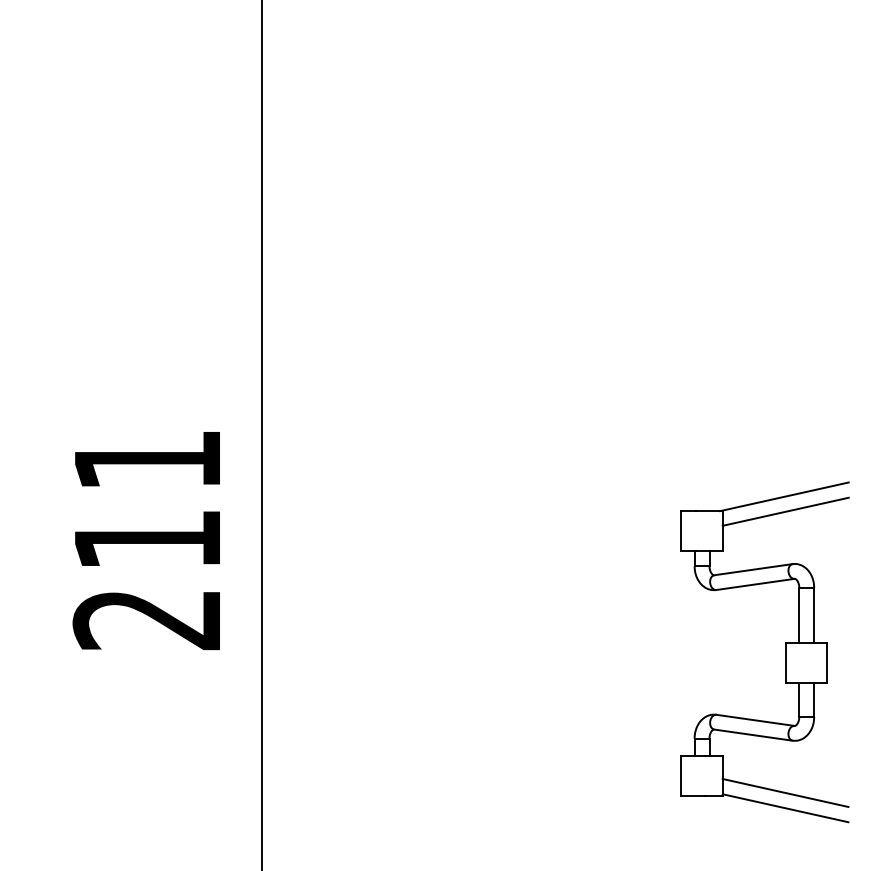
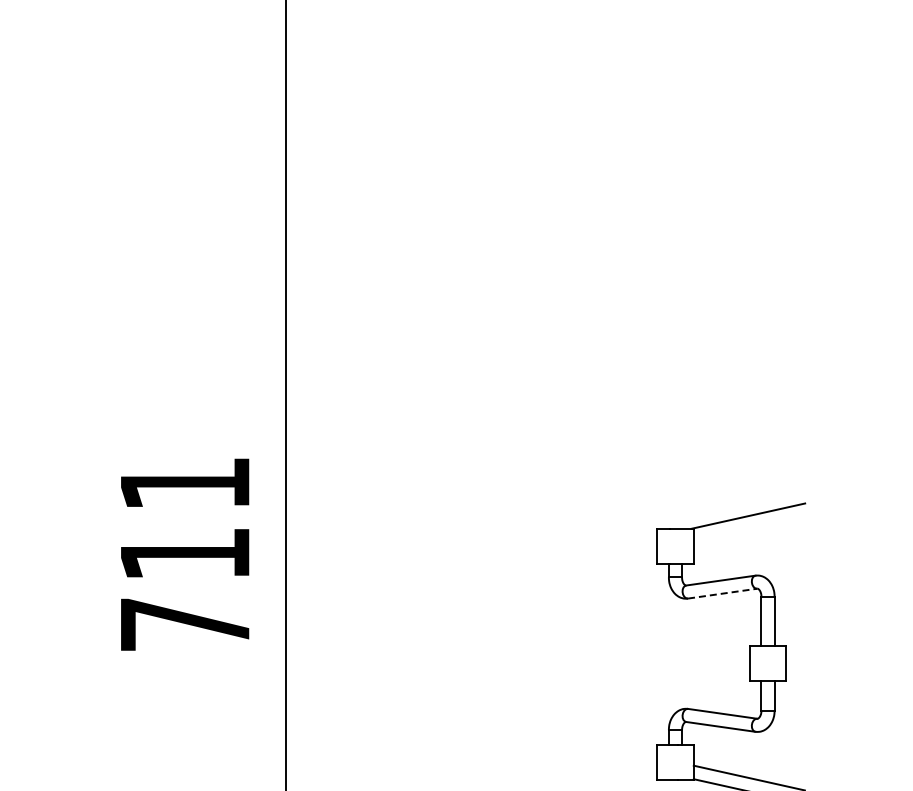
line: (785, 511) -> (749, 529), removed
line: (755, 584) -> (722, 593), solid -> dashed
text: (145, 619) -> (183, 624), 211 -> 711

